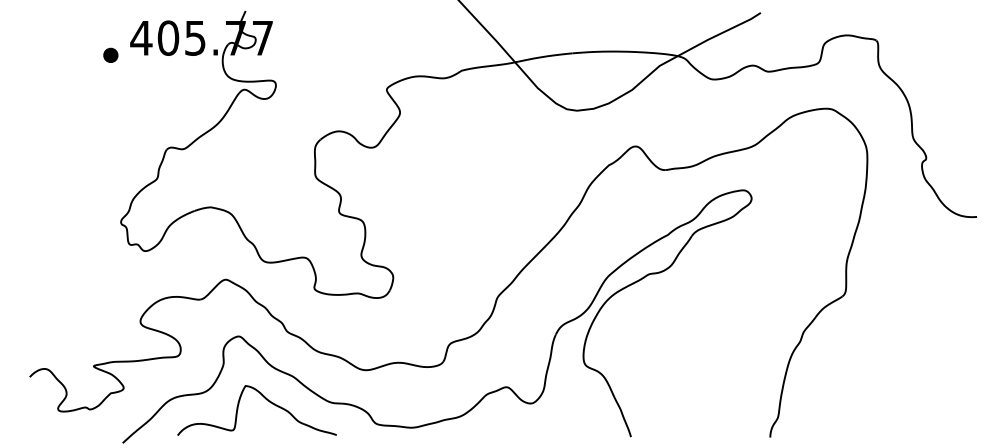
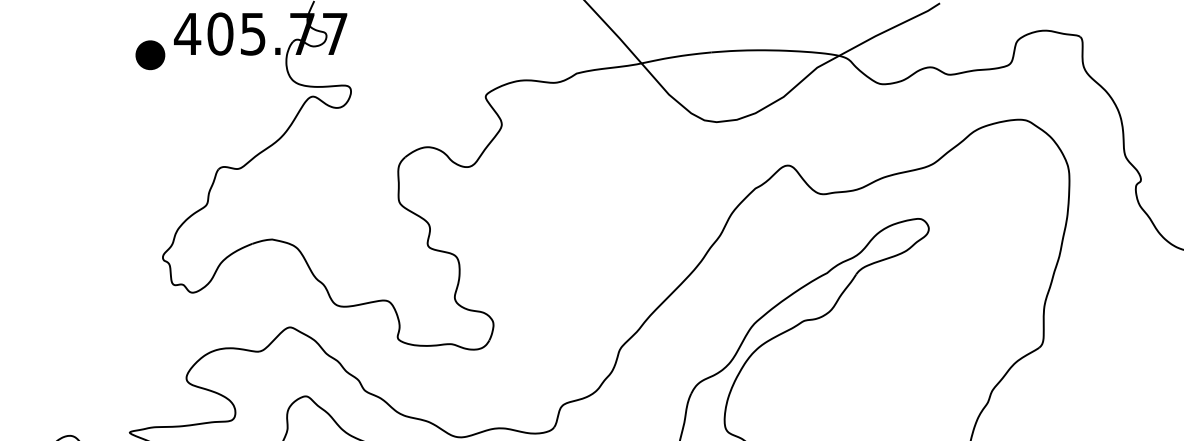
part: (110, 54) -> (150, 53), size x1.6

